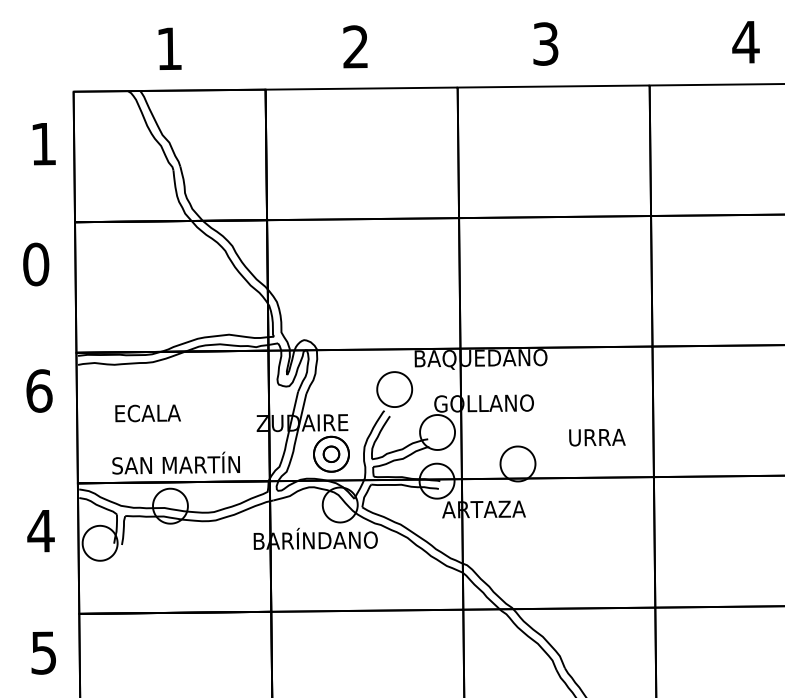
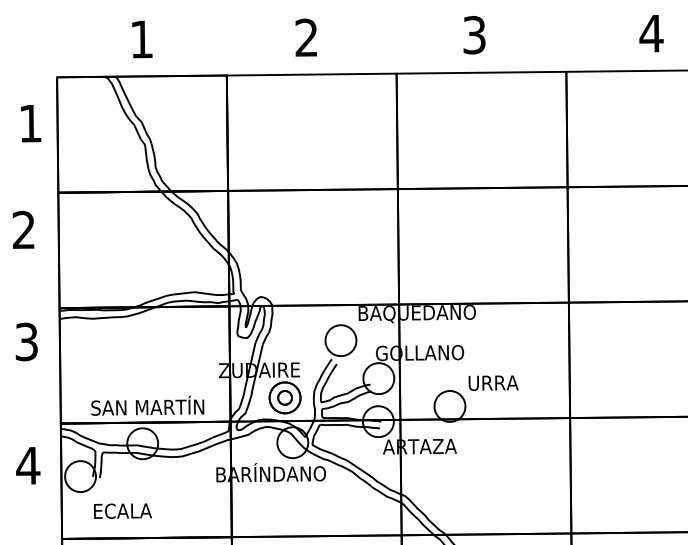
text: (36, 264) -> (24, 230), 0 -> 2
text: (39, 390) -> (26, 341), 6 -> 3
text: (147, 413) -> (122, 511), moved
text: (597, 437) -> (493, 383), moved

